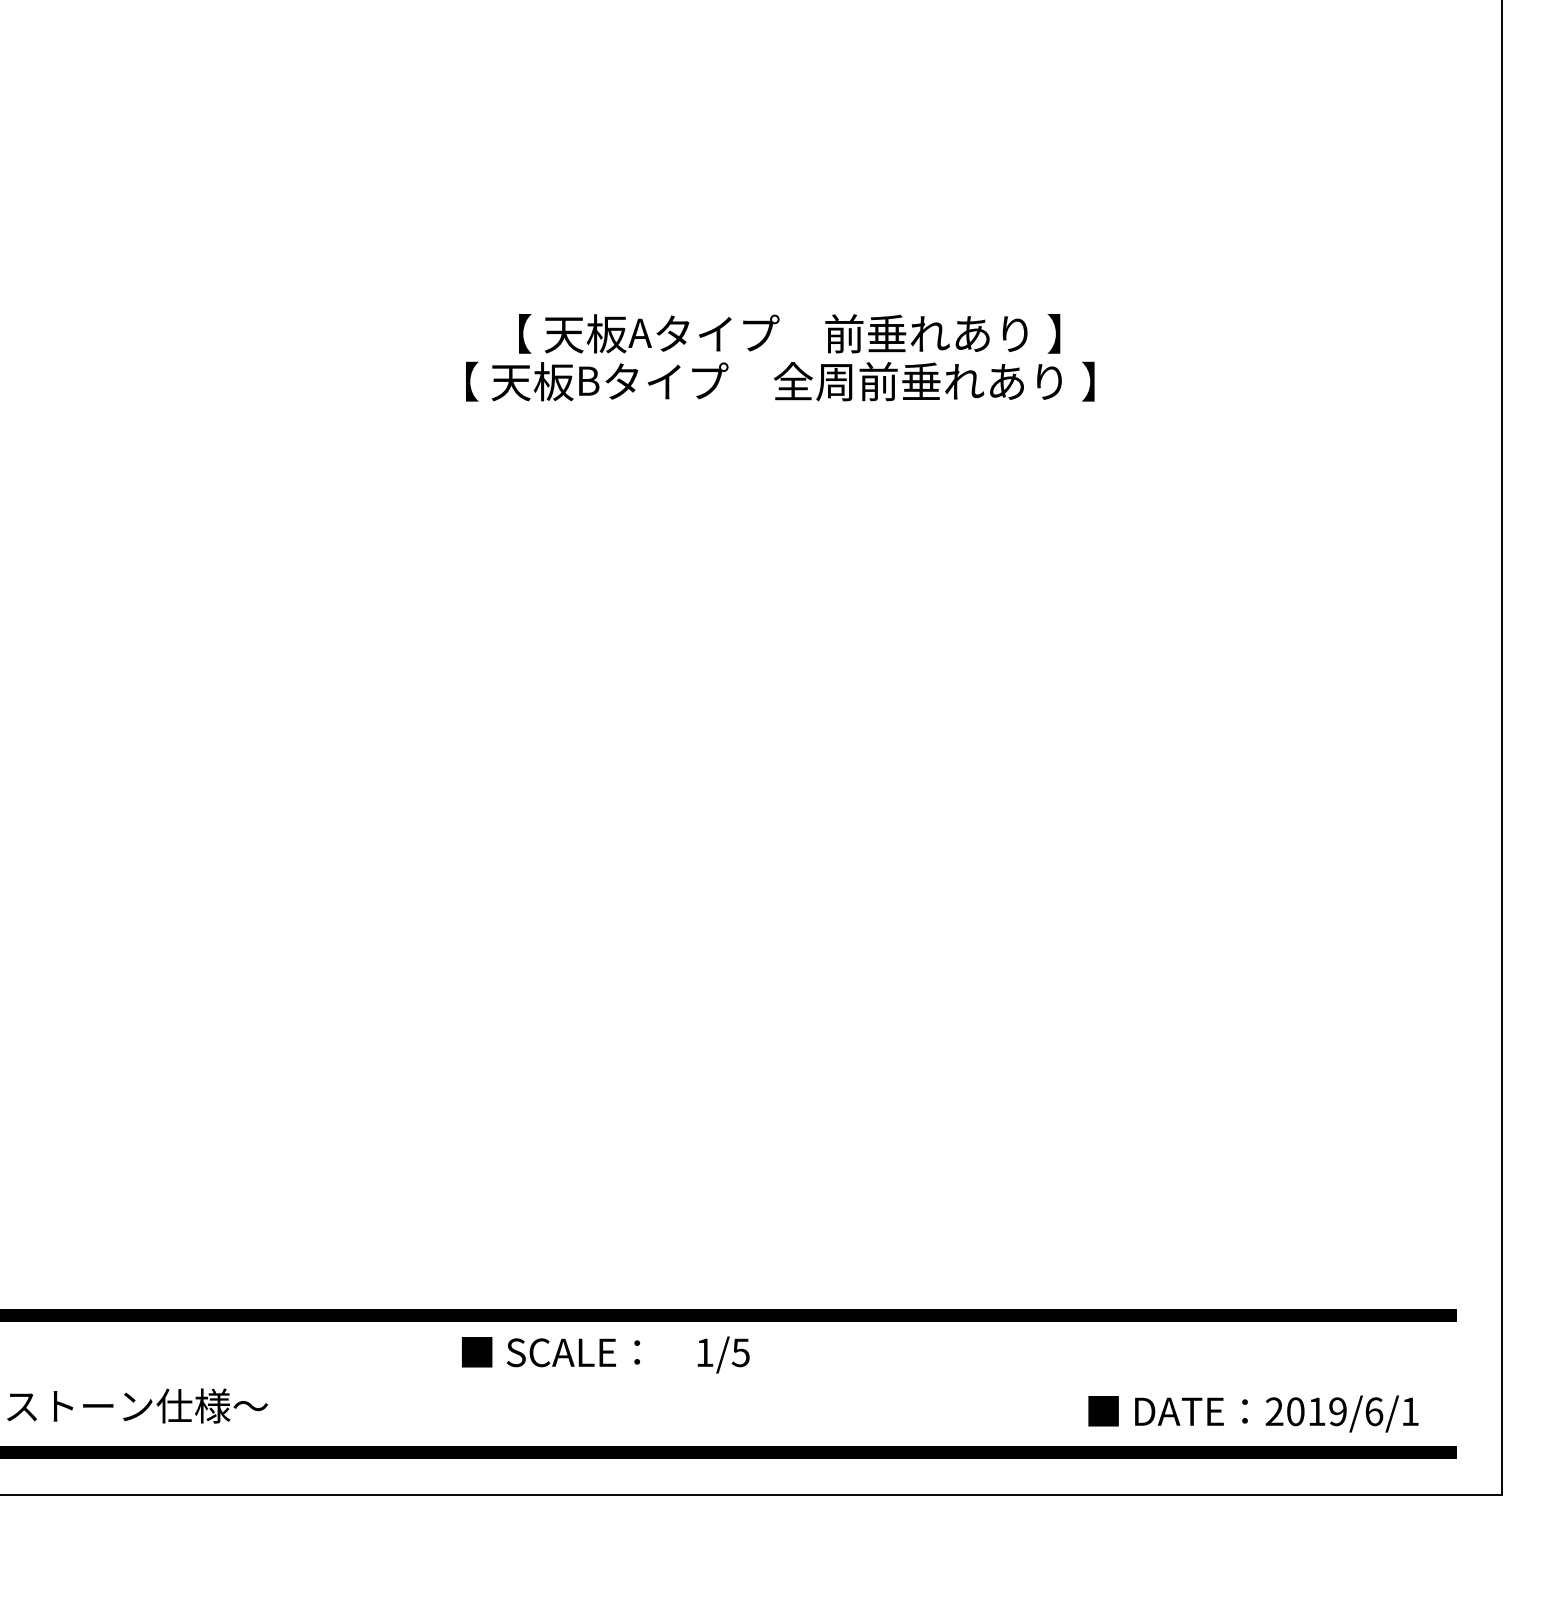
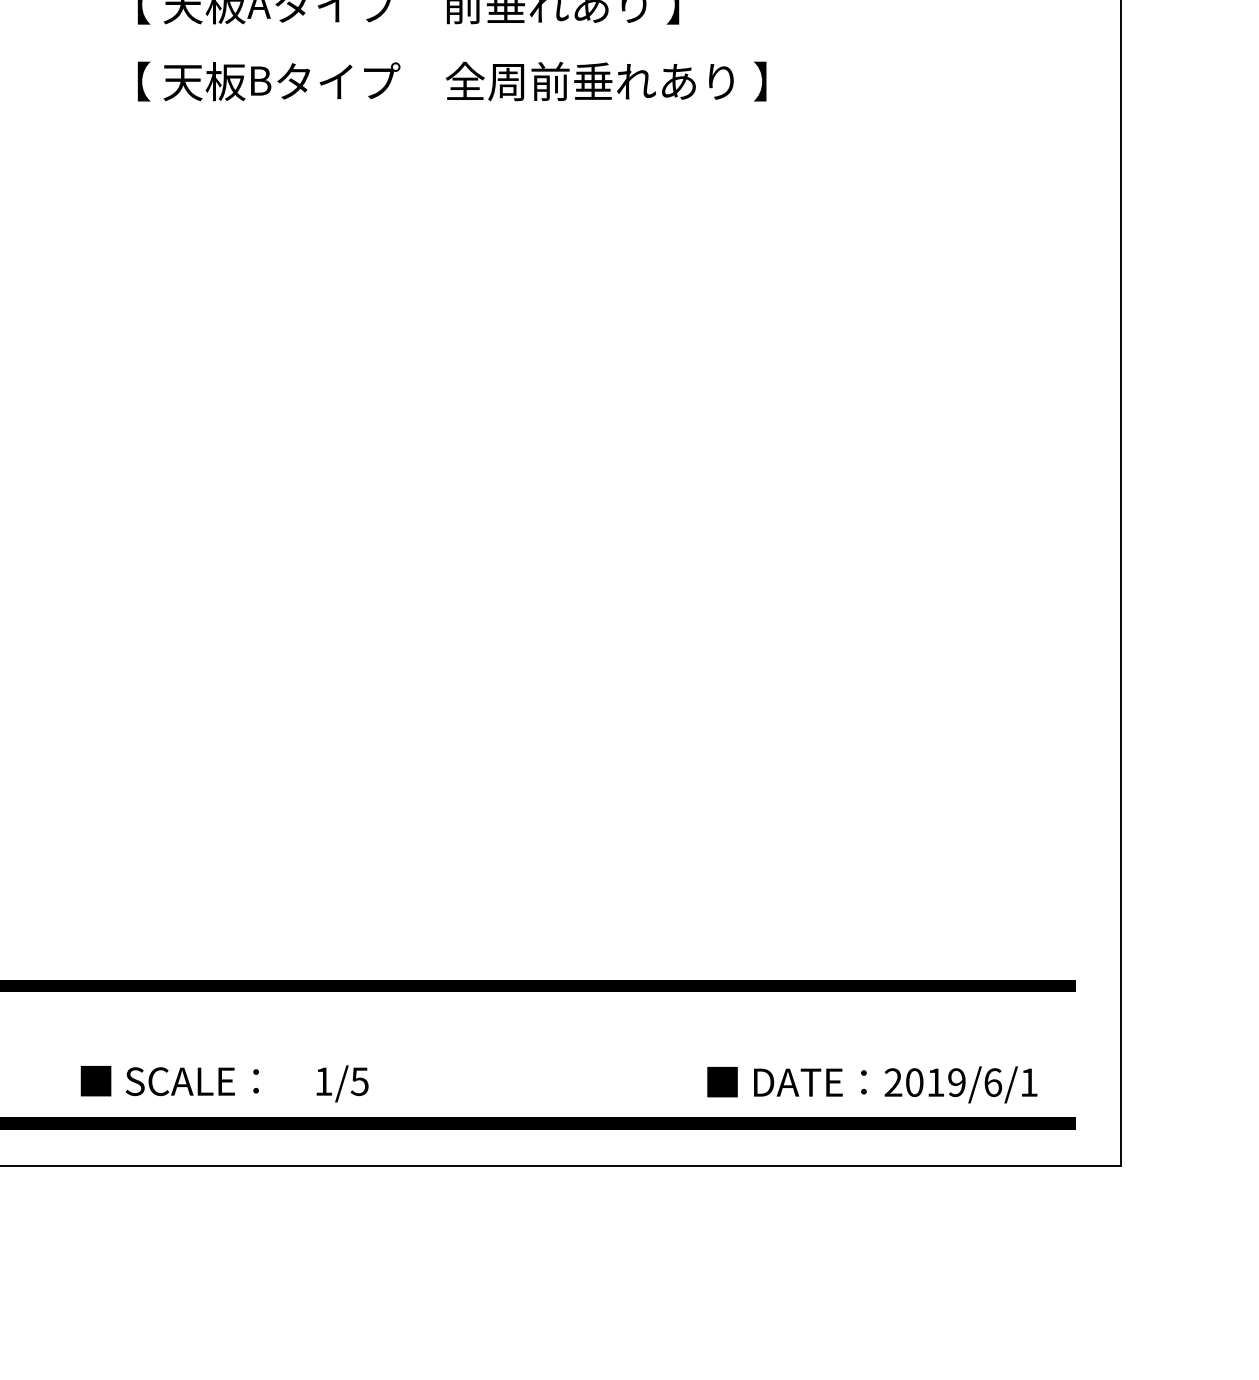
text: (780, 381) -> (452, 81), moved
text: (605, 1354) -> (224, 1083), moved

